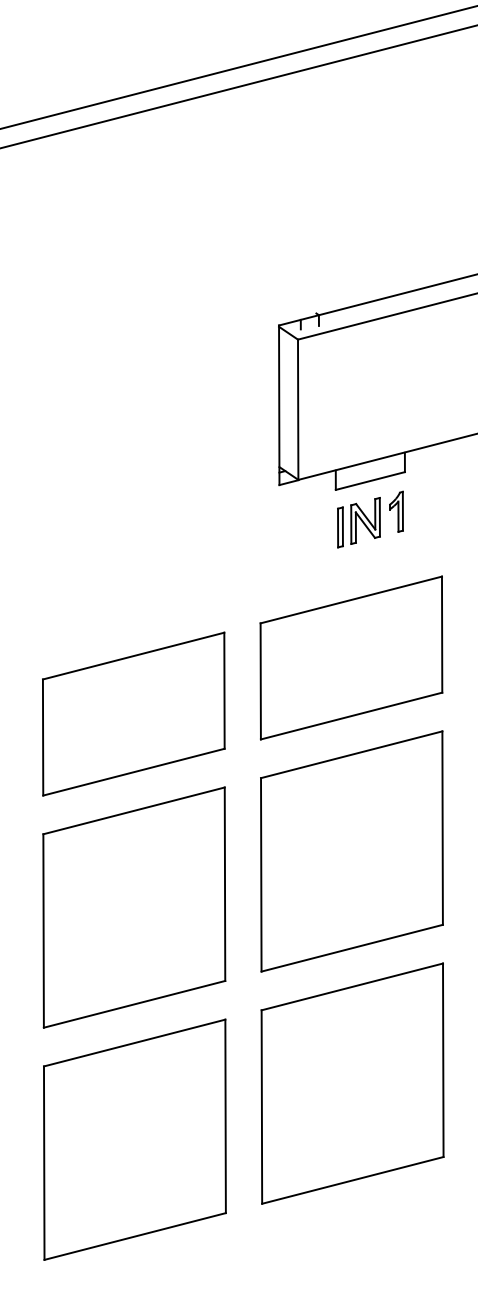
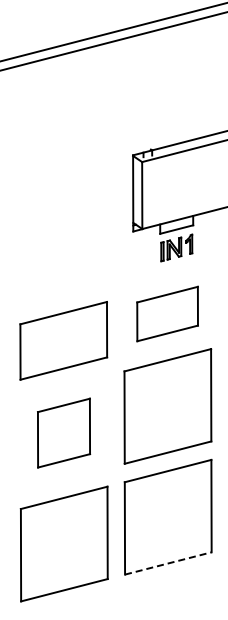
part: (351, 656) -> (167, 313), size x0.7
part: (133, 906) -> (63, 432), size x0.6
line: (353, 1180) -> (168, 563), solid -> dashed

